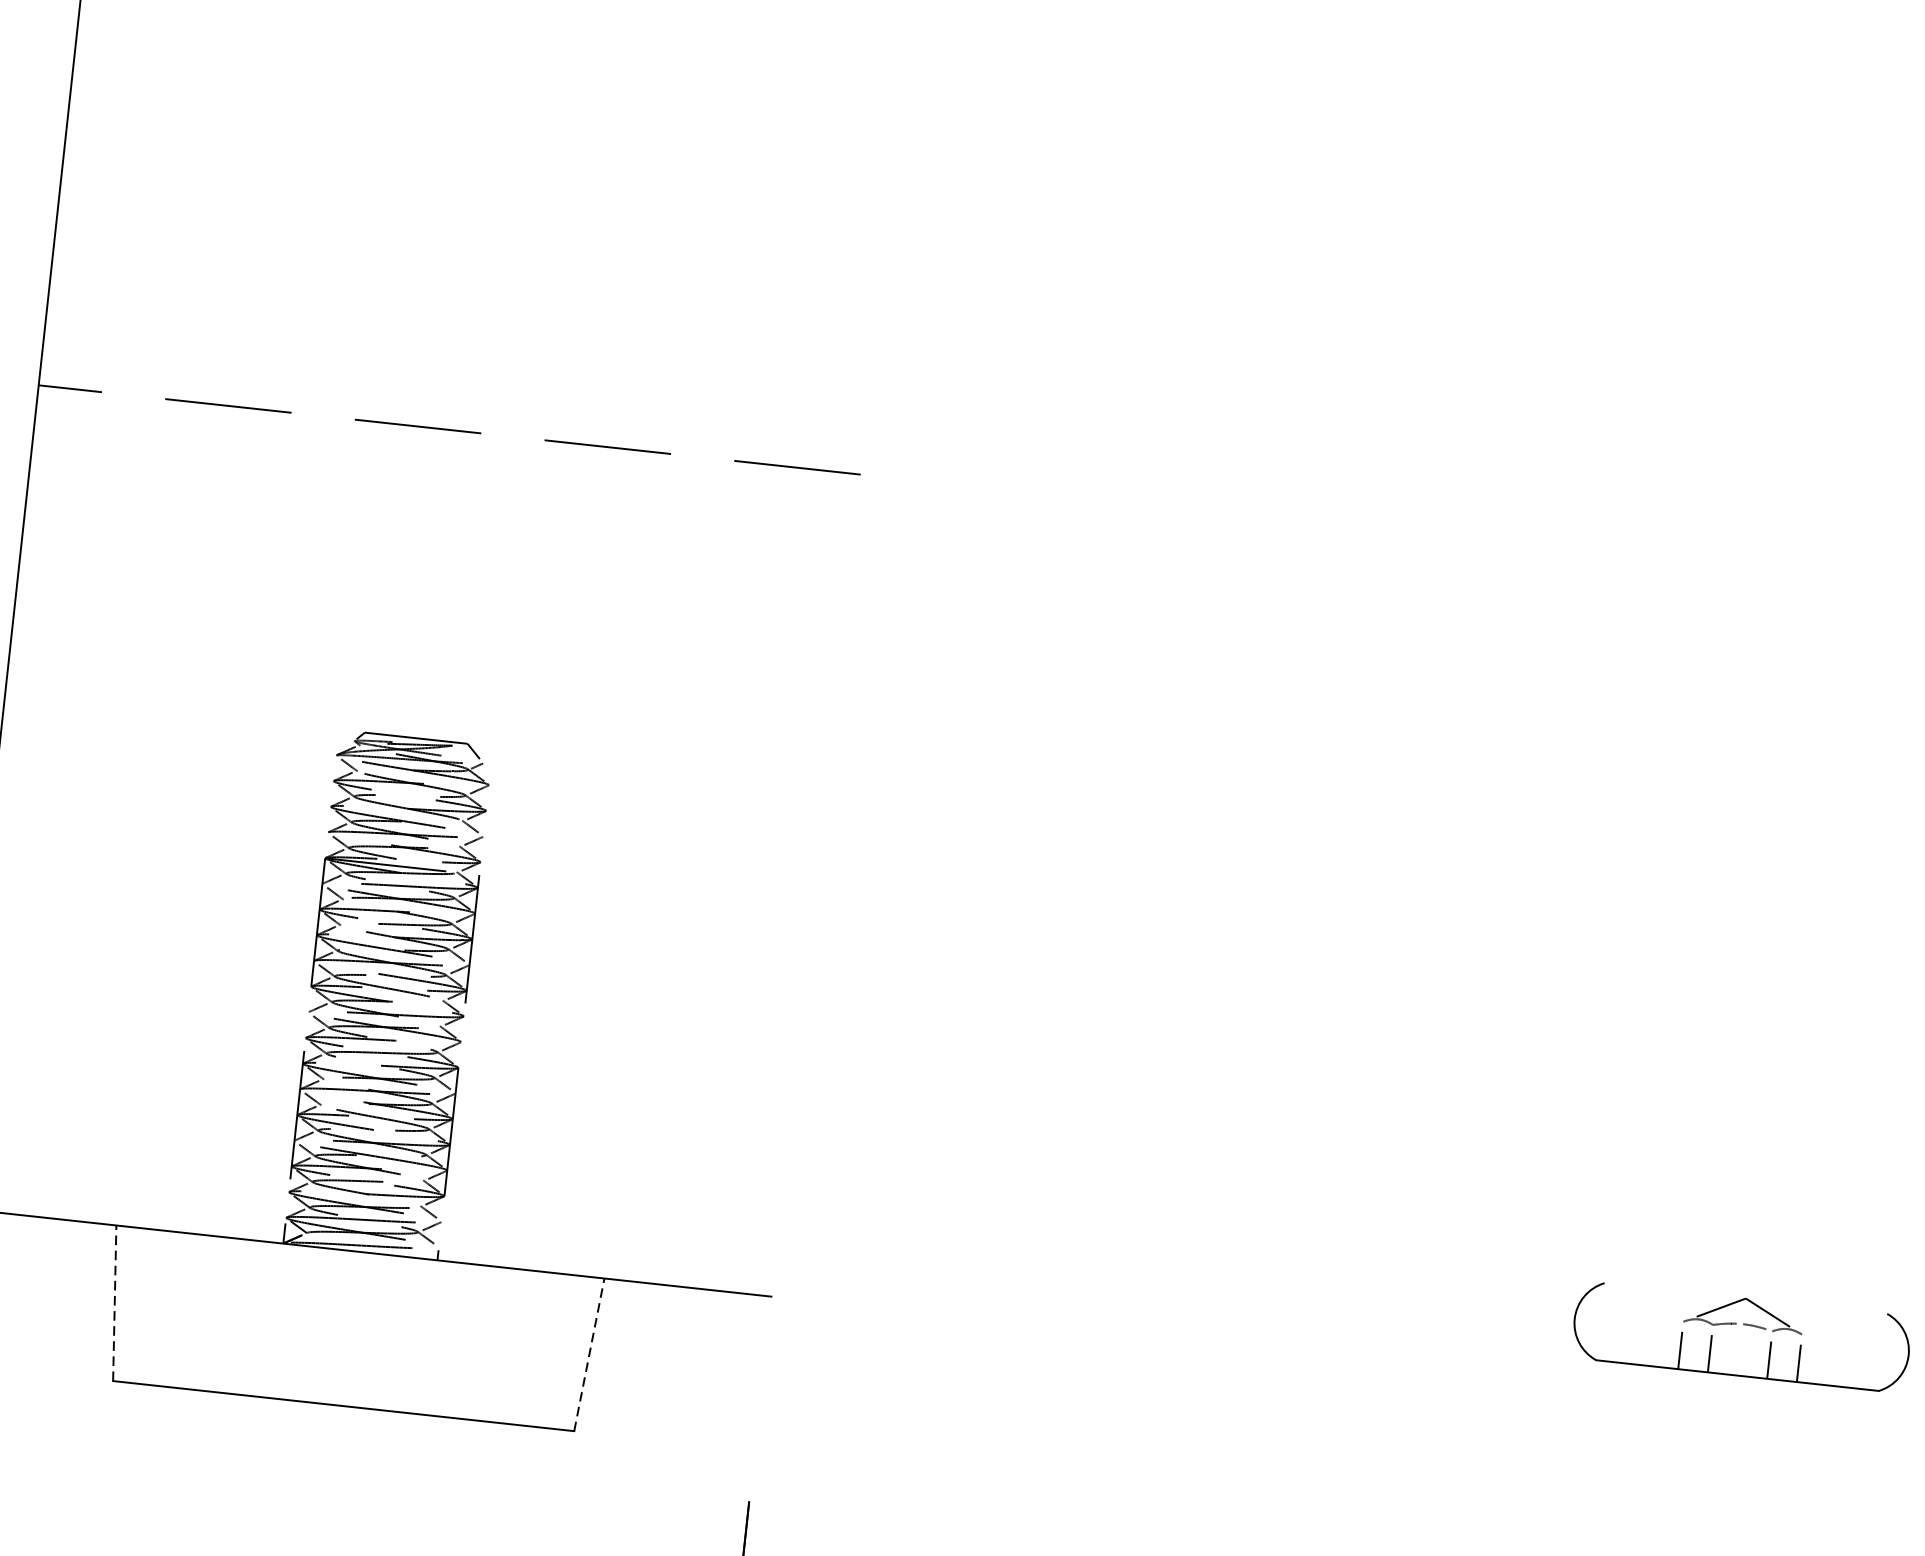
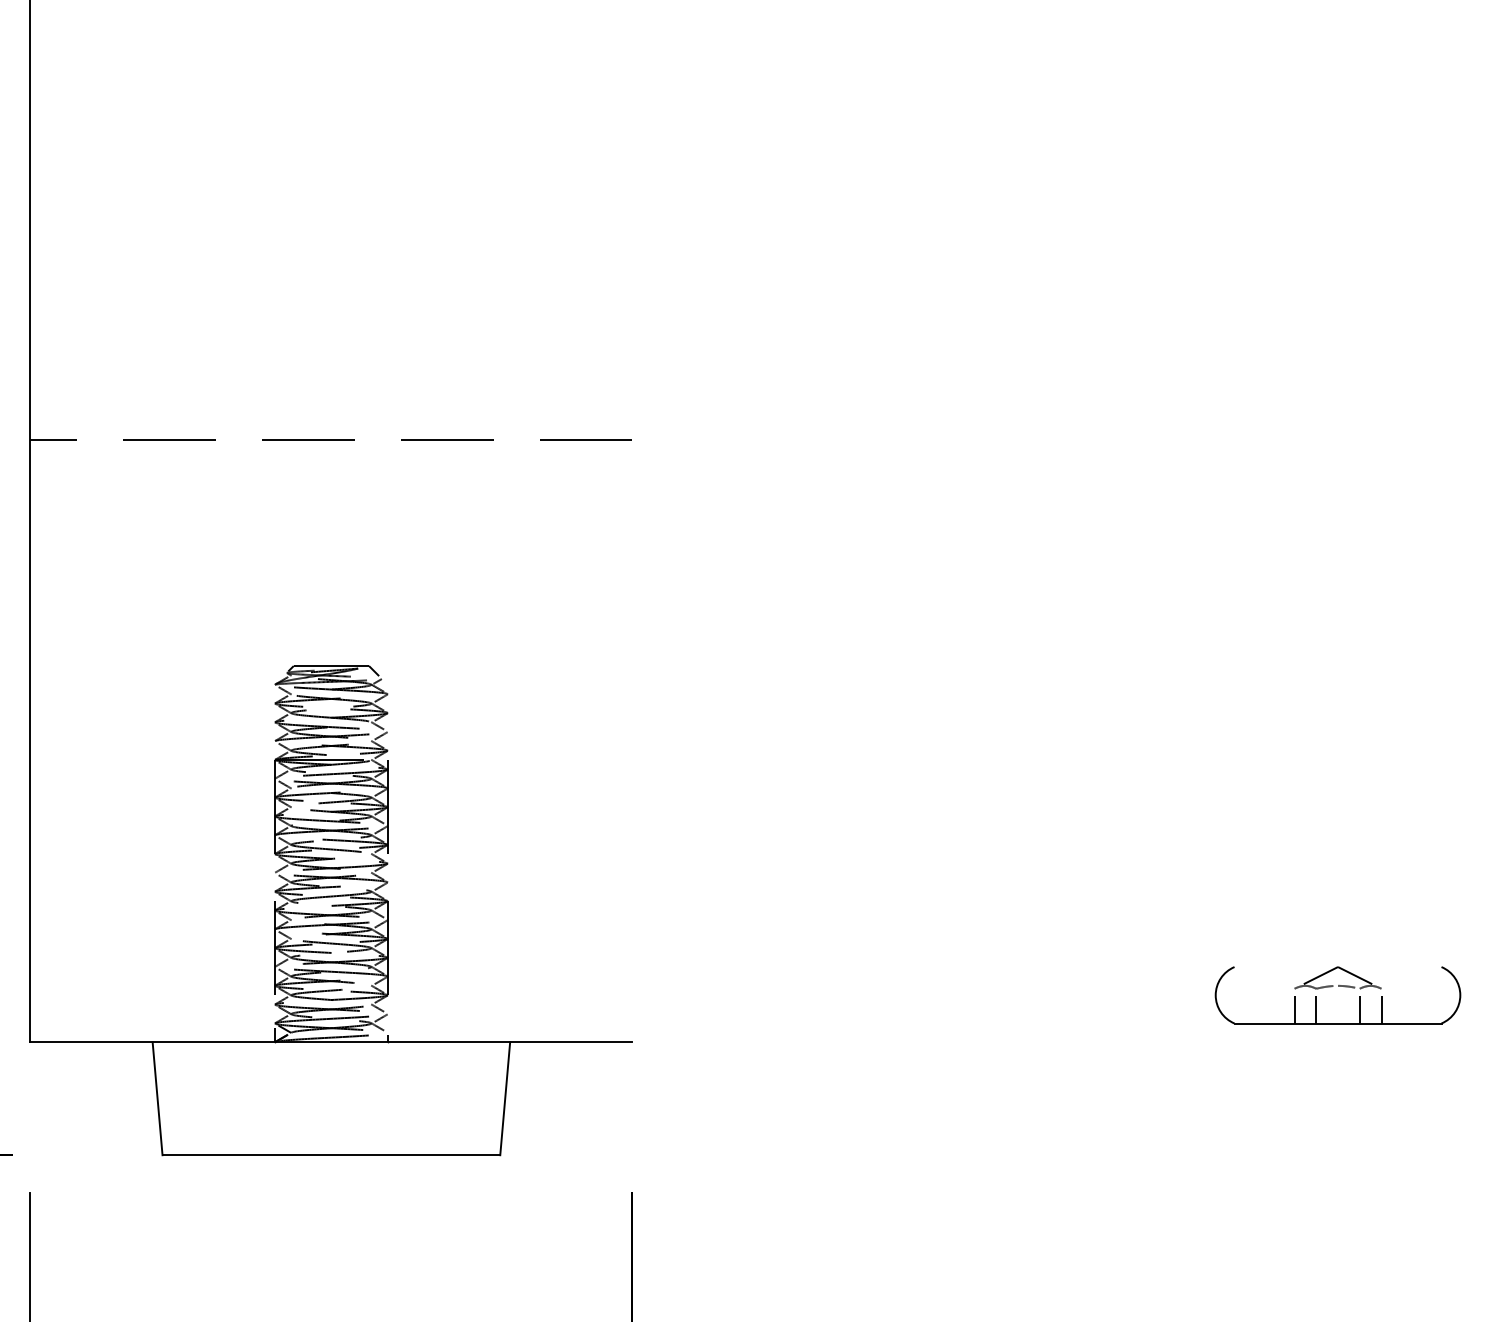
line: (114, 1302) -> (157, 1098), dashed -> solid
line: (589, 1354) -> (505, 1098), dashed -> solid

